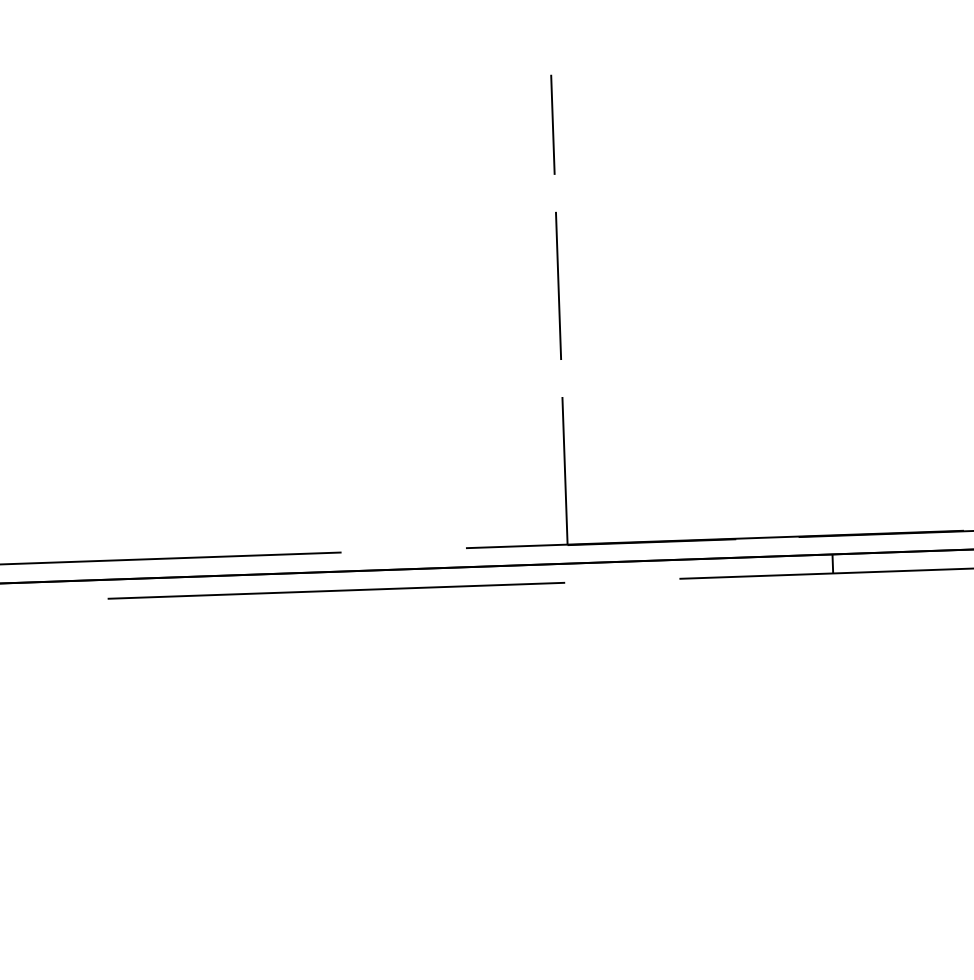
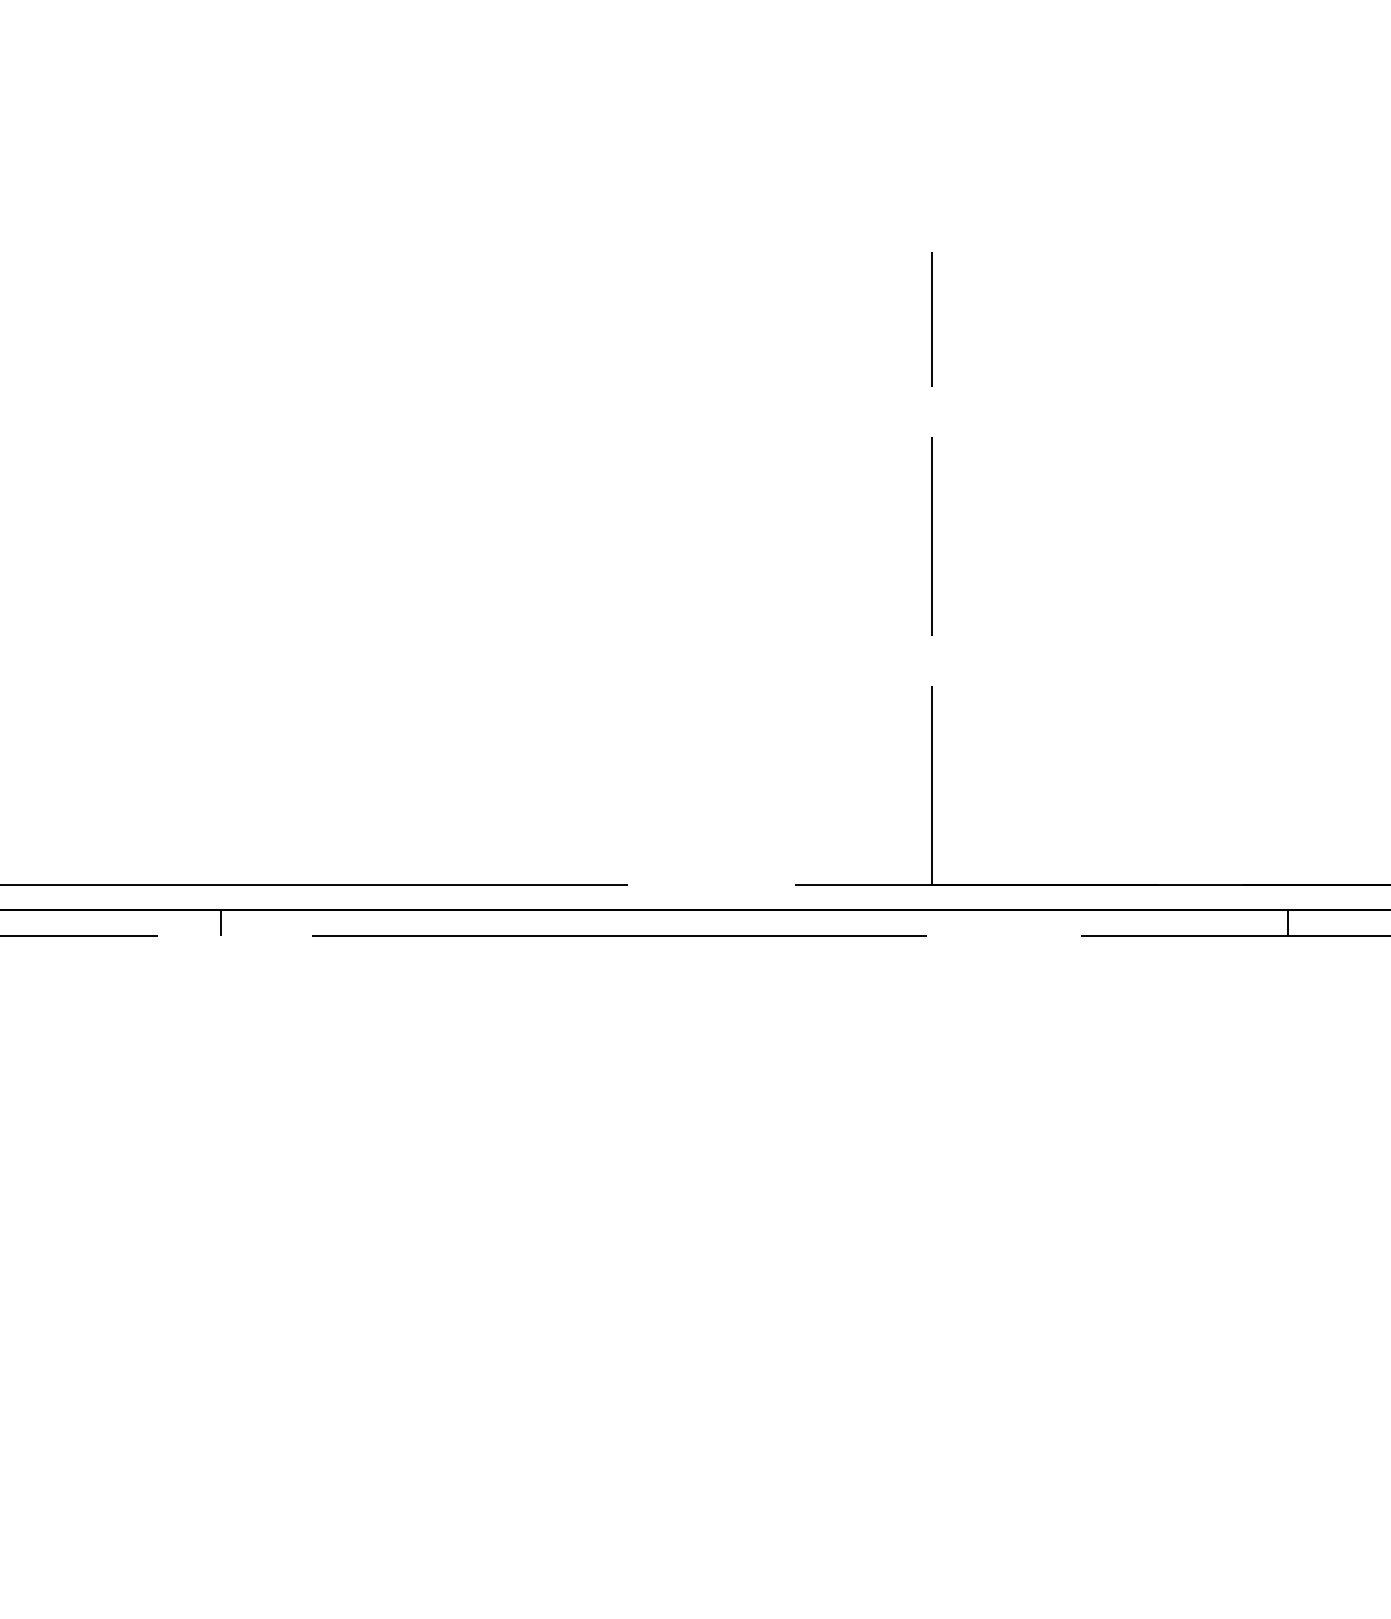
line: (40, 591) -> (221, 922), added

